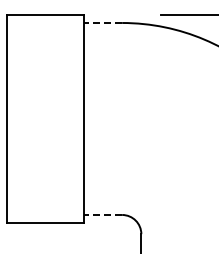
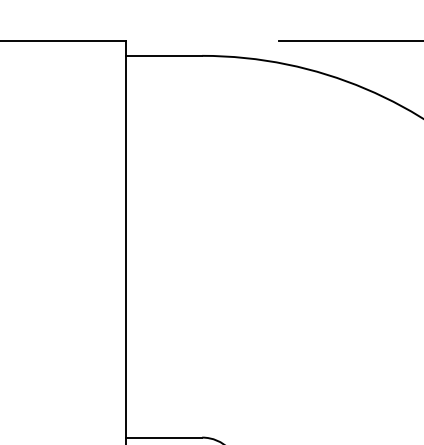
line: (102, 23) -> (163, 56), dashed -> solid
line: (102, 214) -> (163, 436), dashed -> solid

